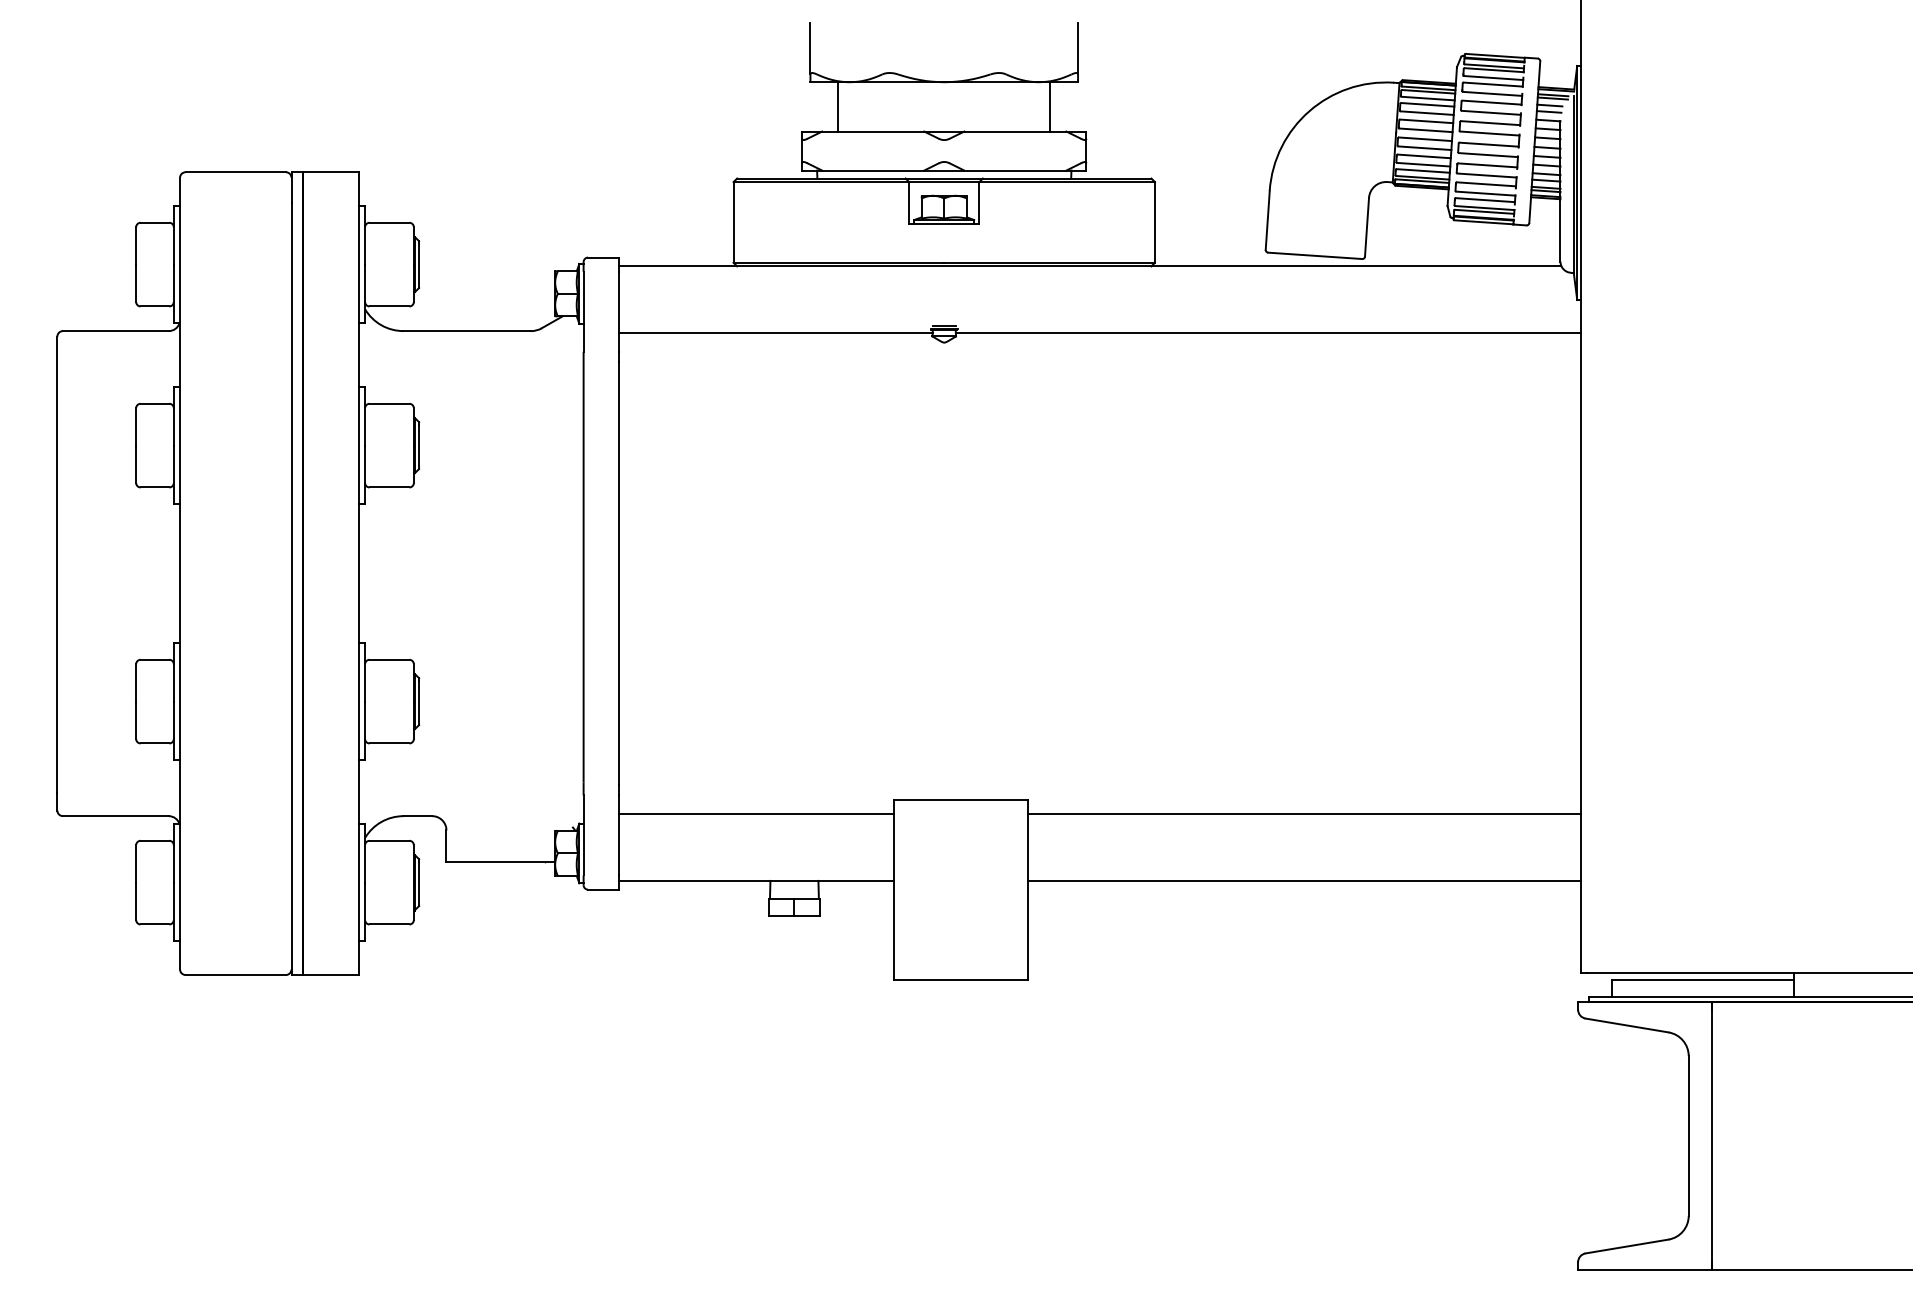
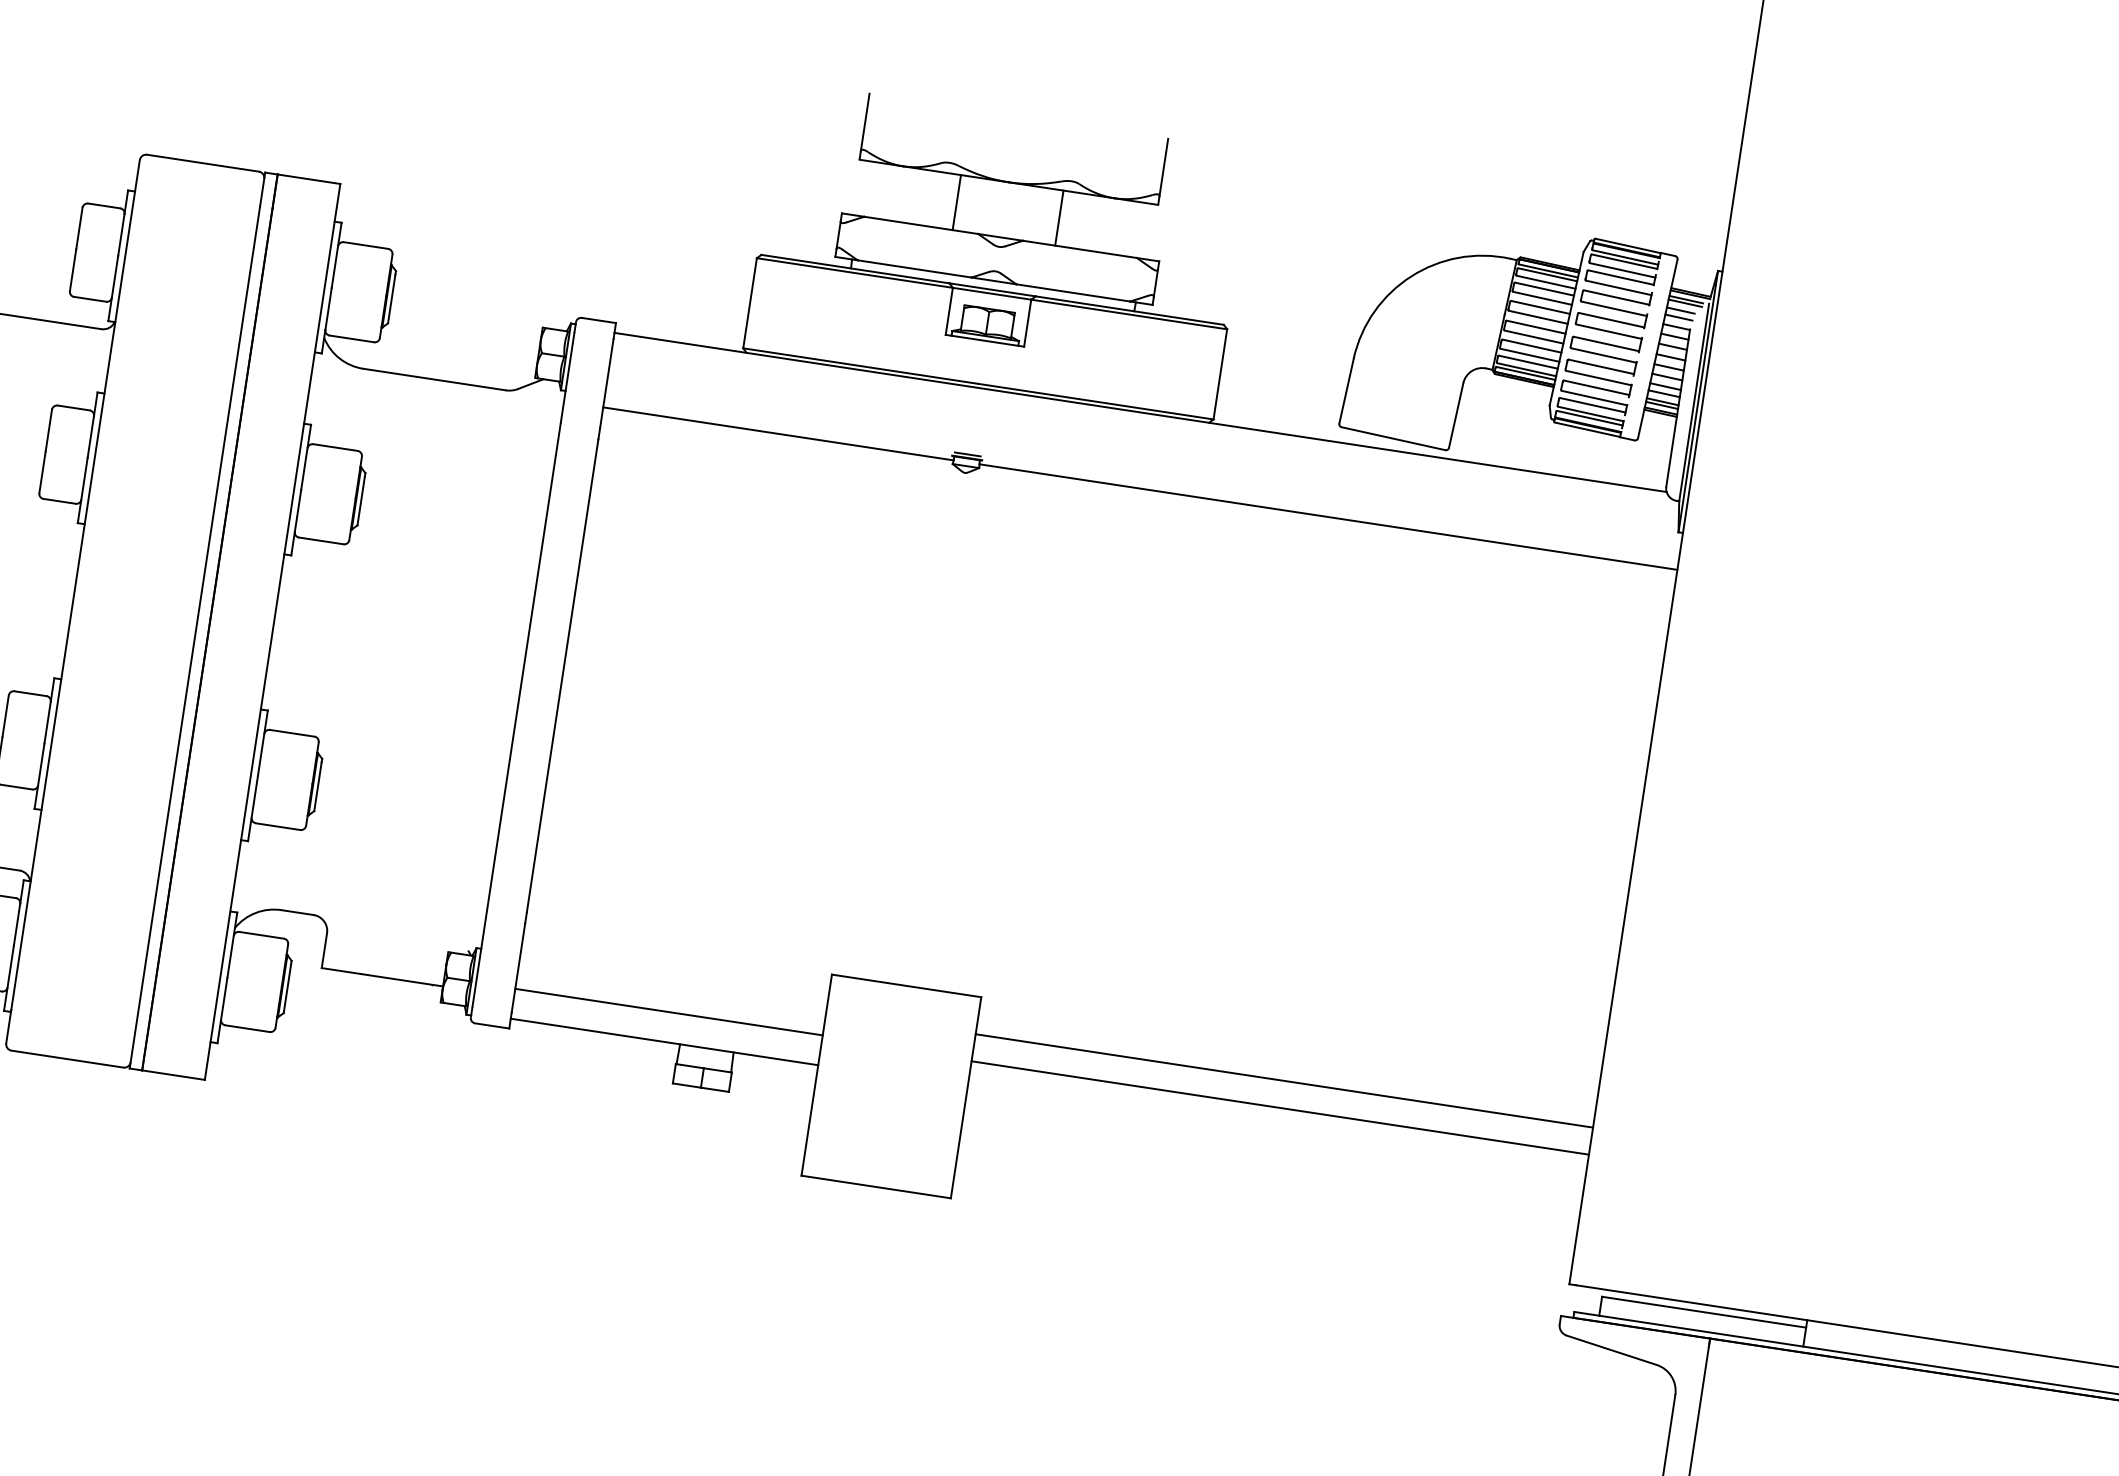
line: (838, 106) -> (957, 202), moved
line: (1050, 106) -> (1059, 217), moved
line: (756, 814) -> (668, 1012), moved
line: (1304, 814) -> (1280, 1108), moved
line: (1304, 880) -> (1284, 1080), moved

